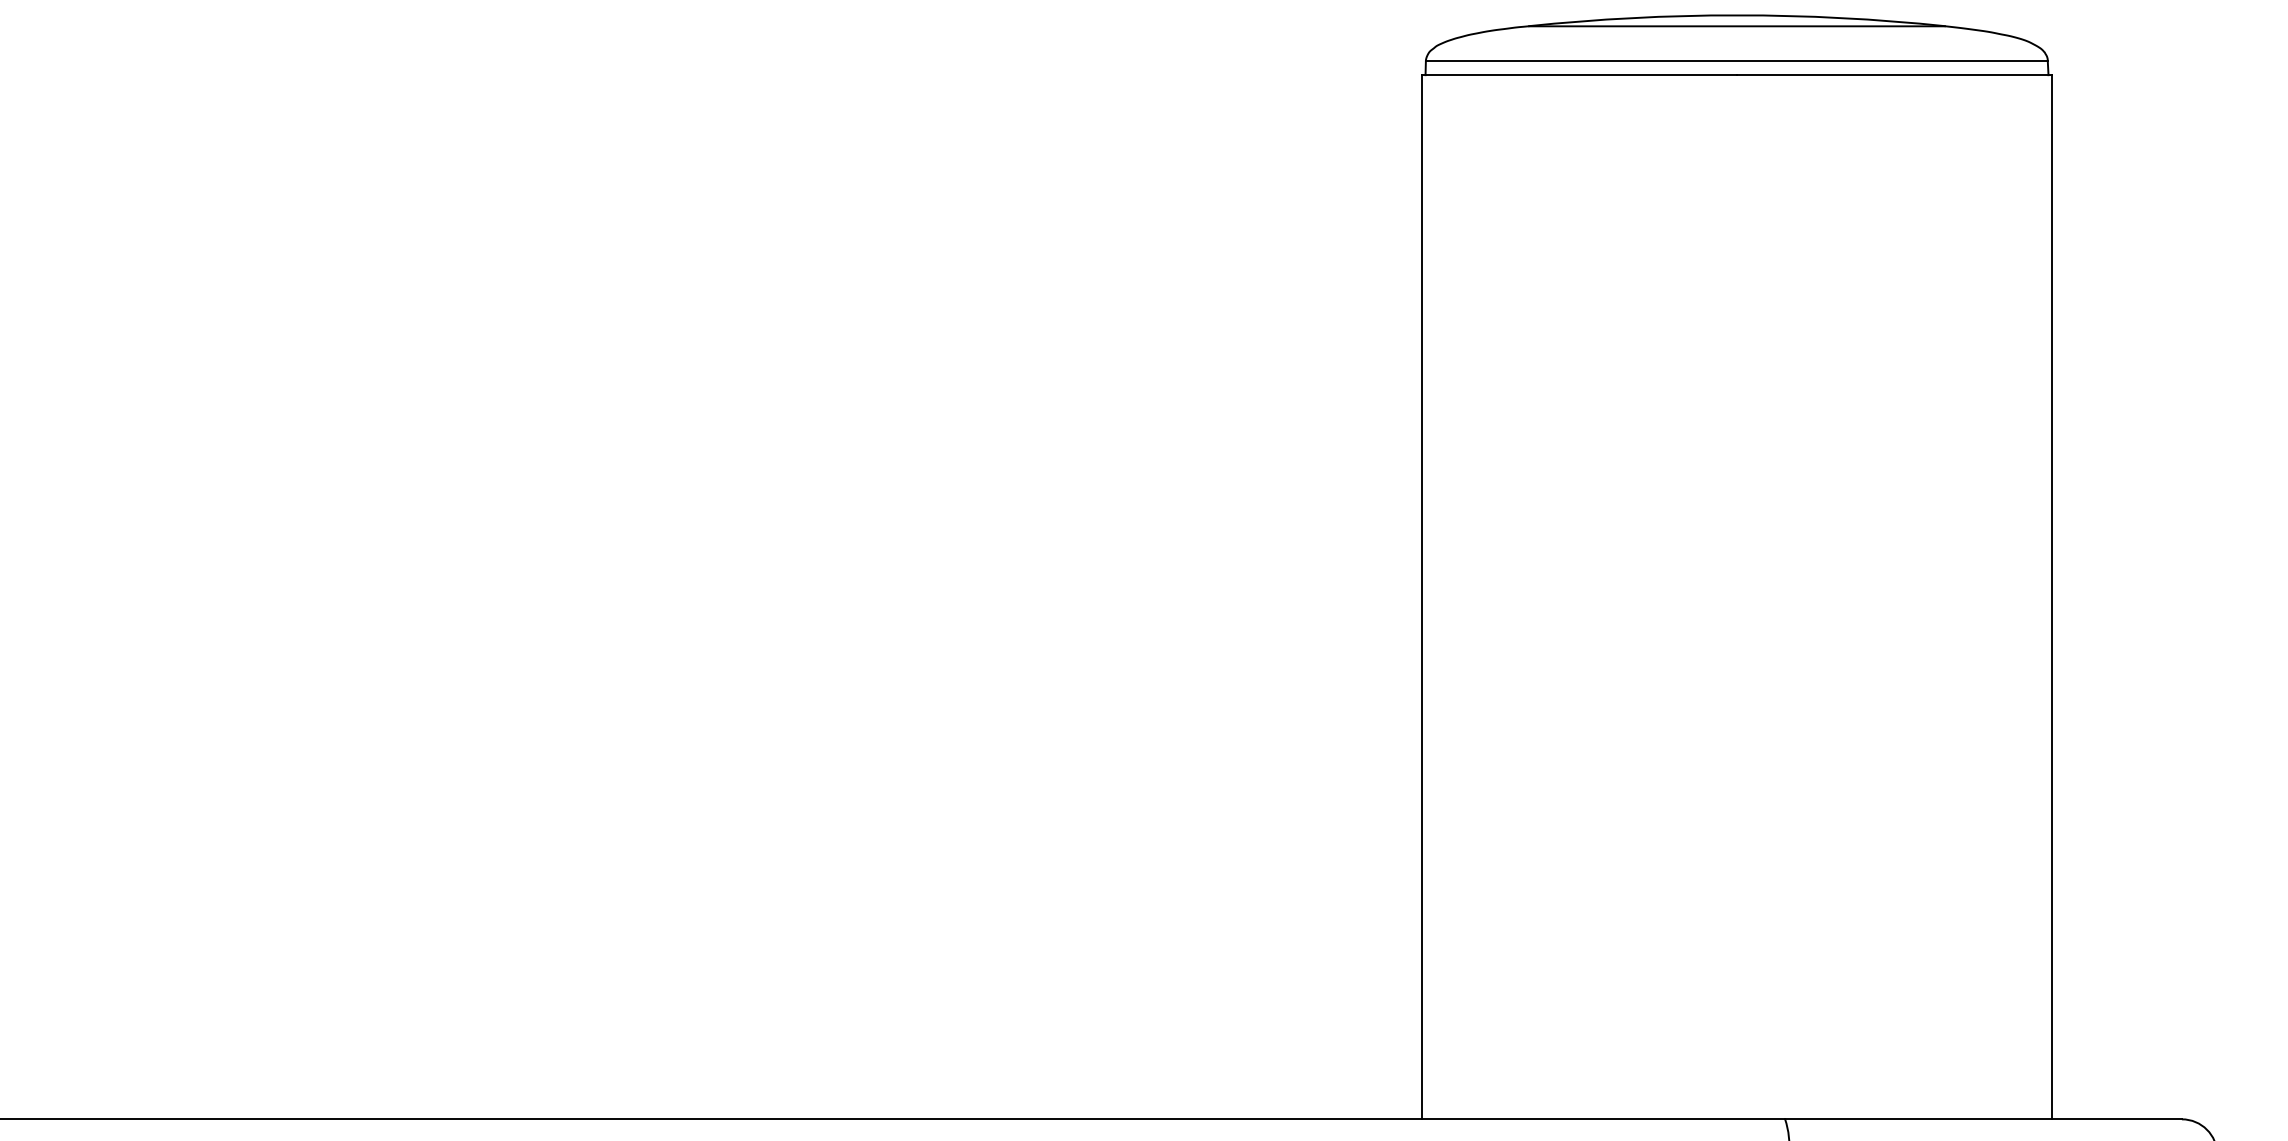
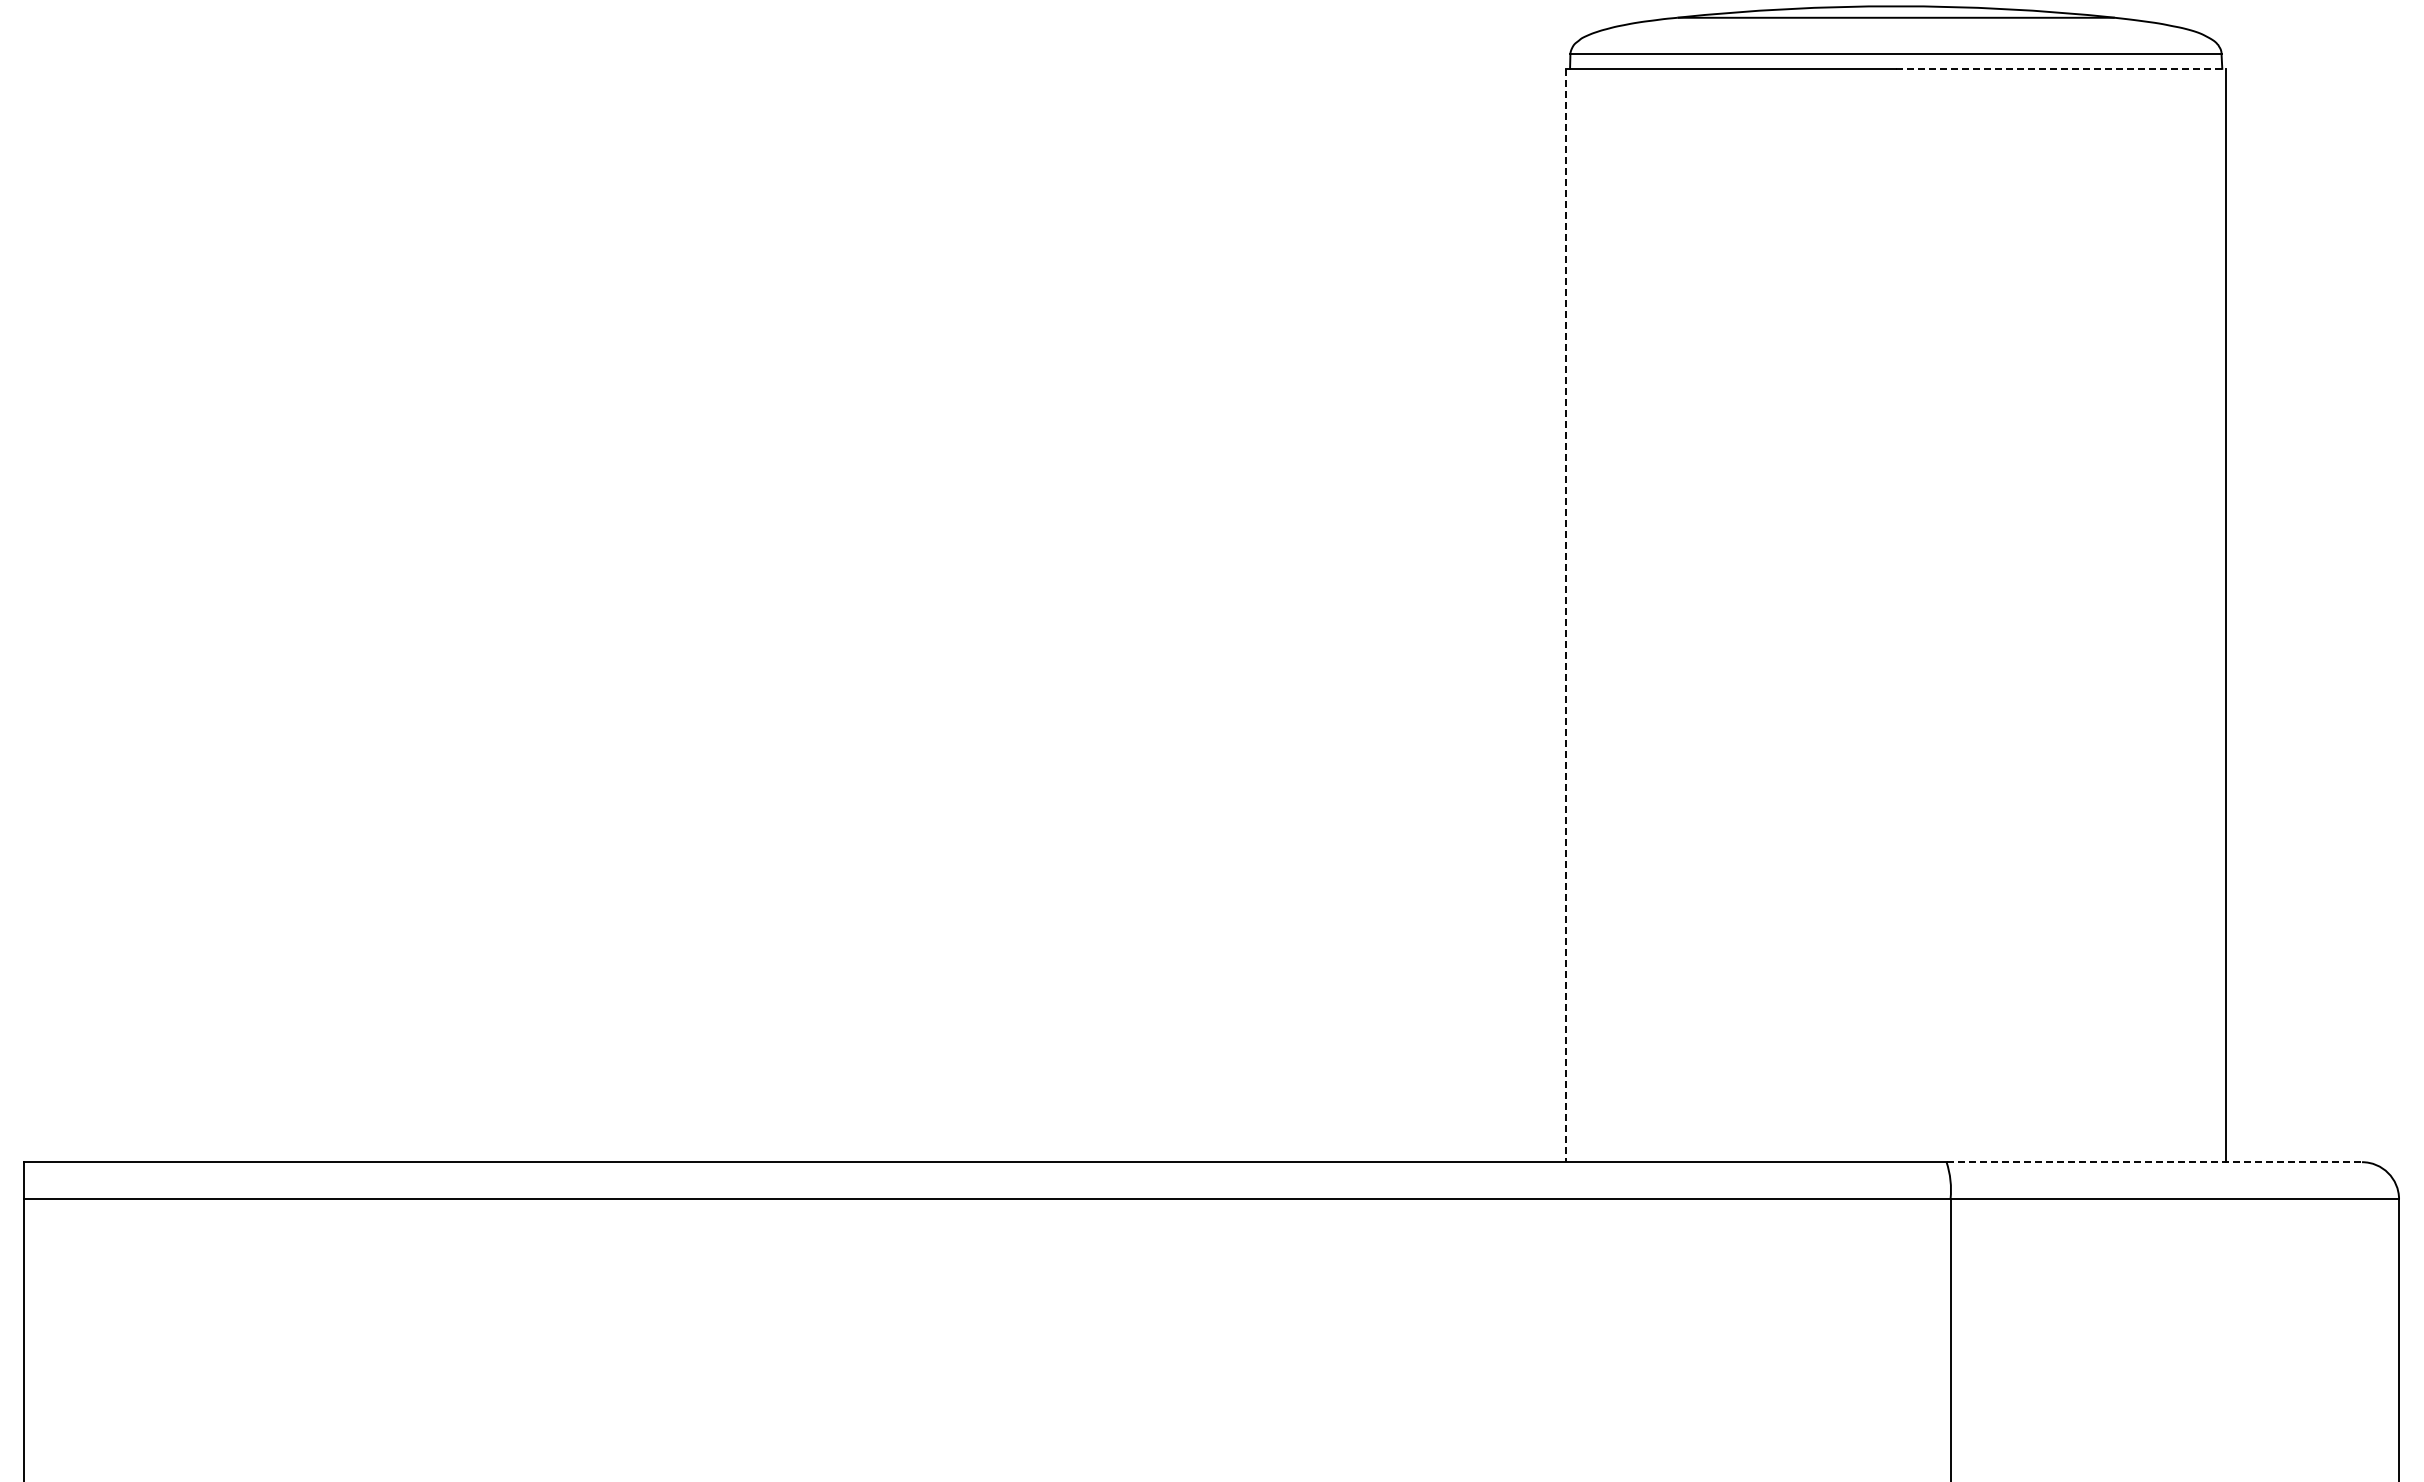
line: (1894, 74) -> (2061, 68), solid -> dashed
line: (1422, 597) -> (1566, 615), solid -> dashed
line: (1983, 1119) -> (2154, 1162), solid -> dashed

